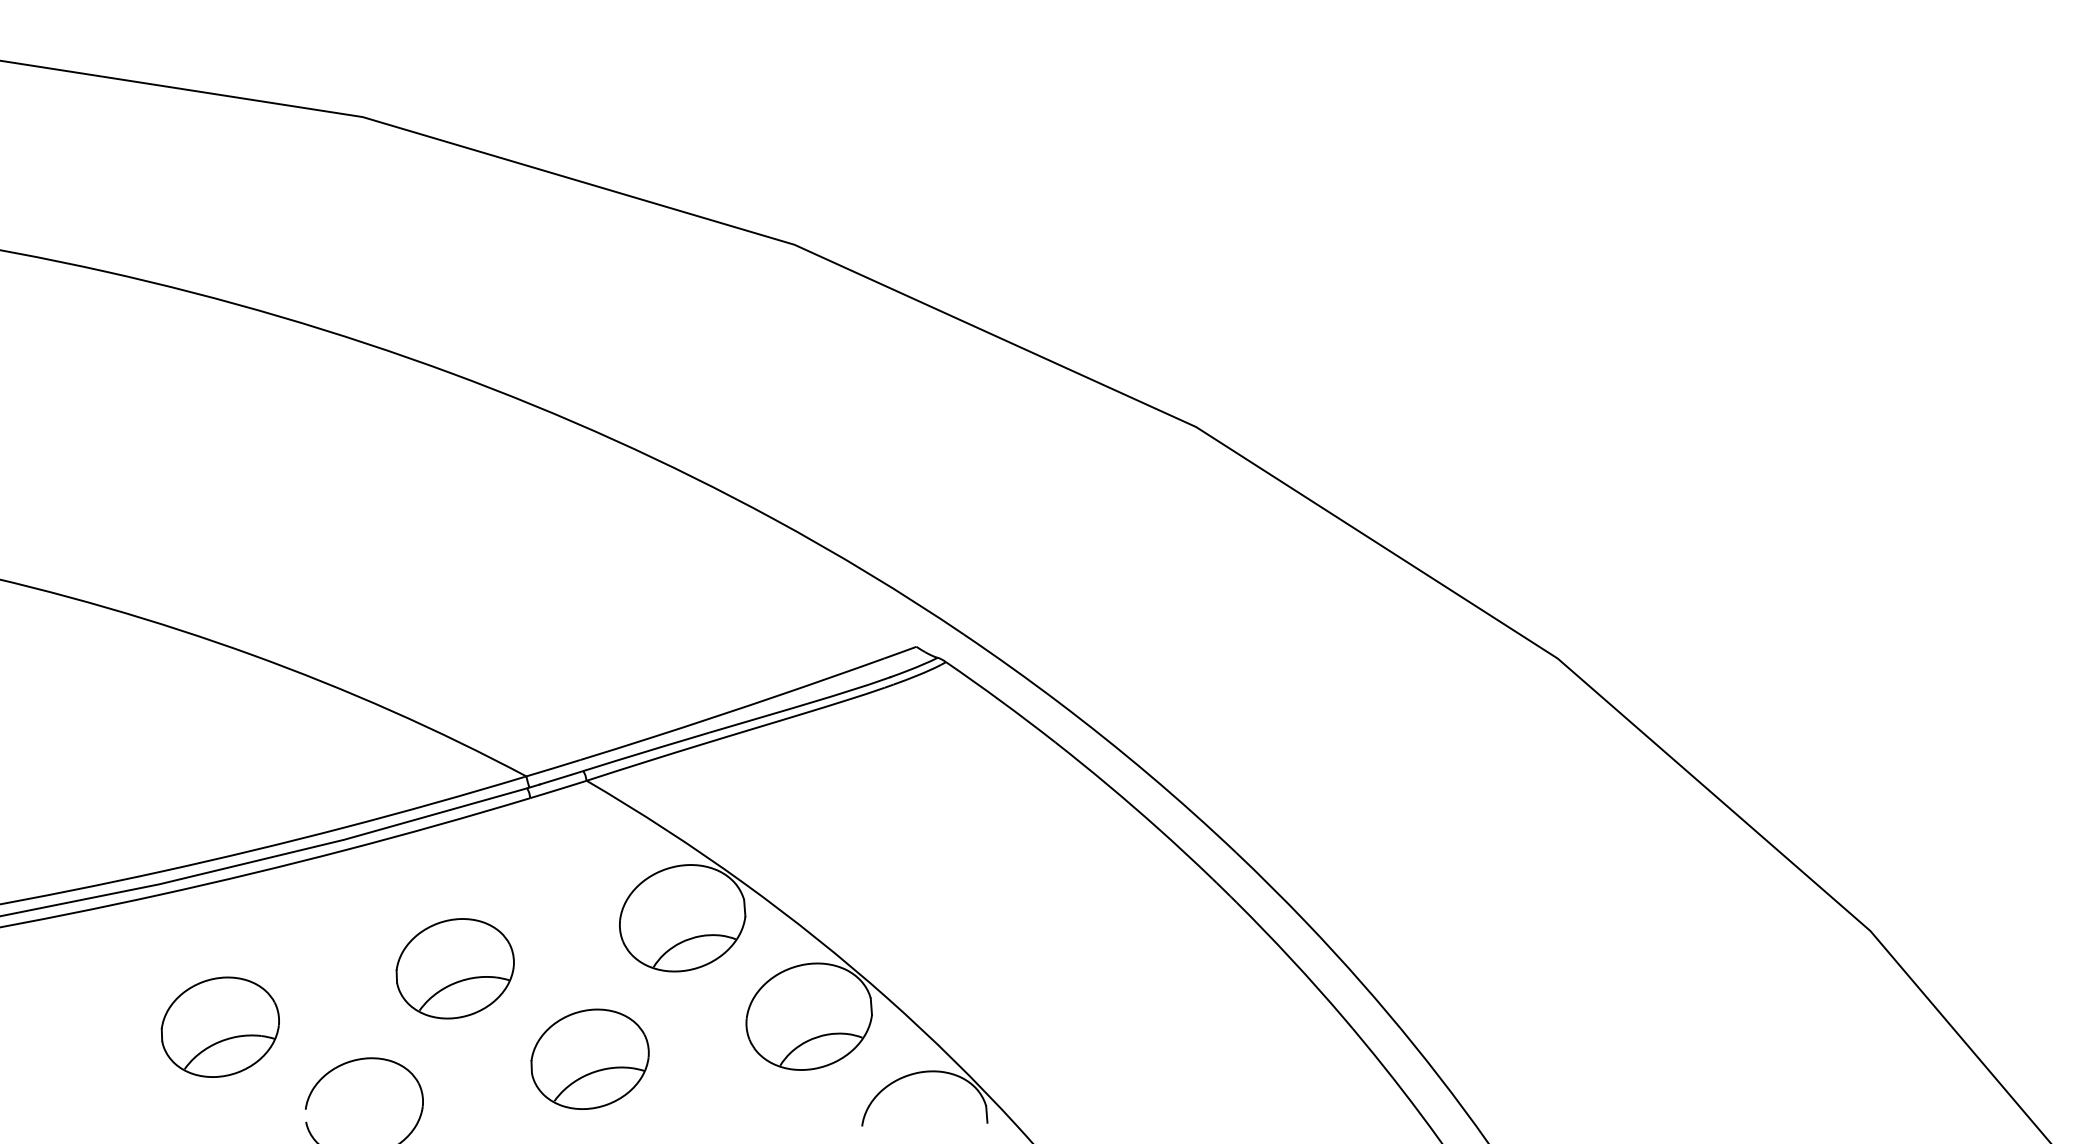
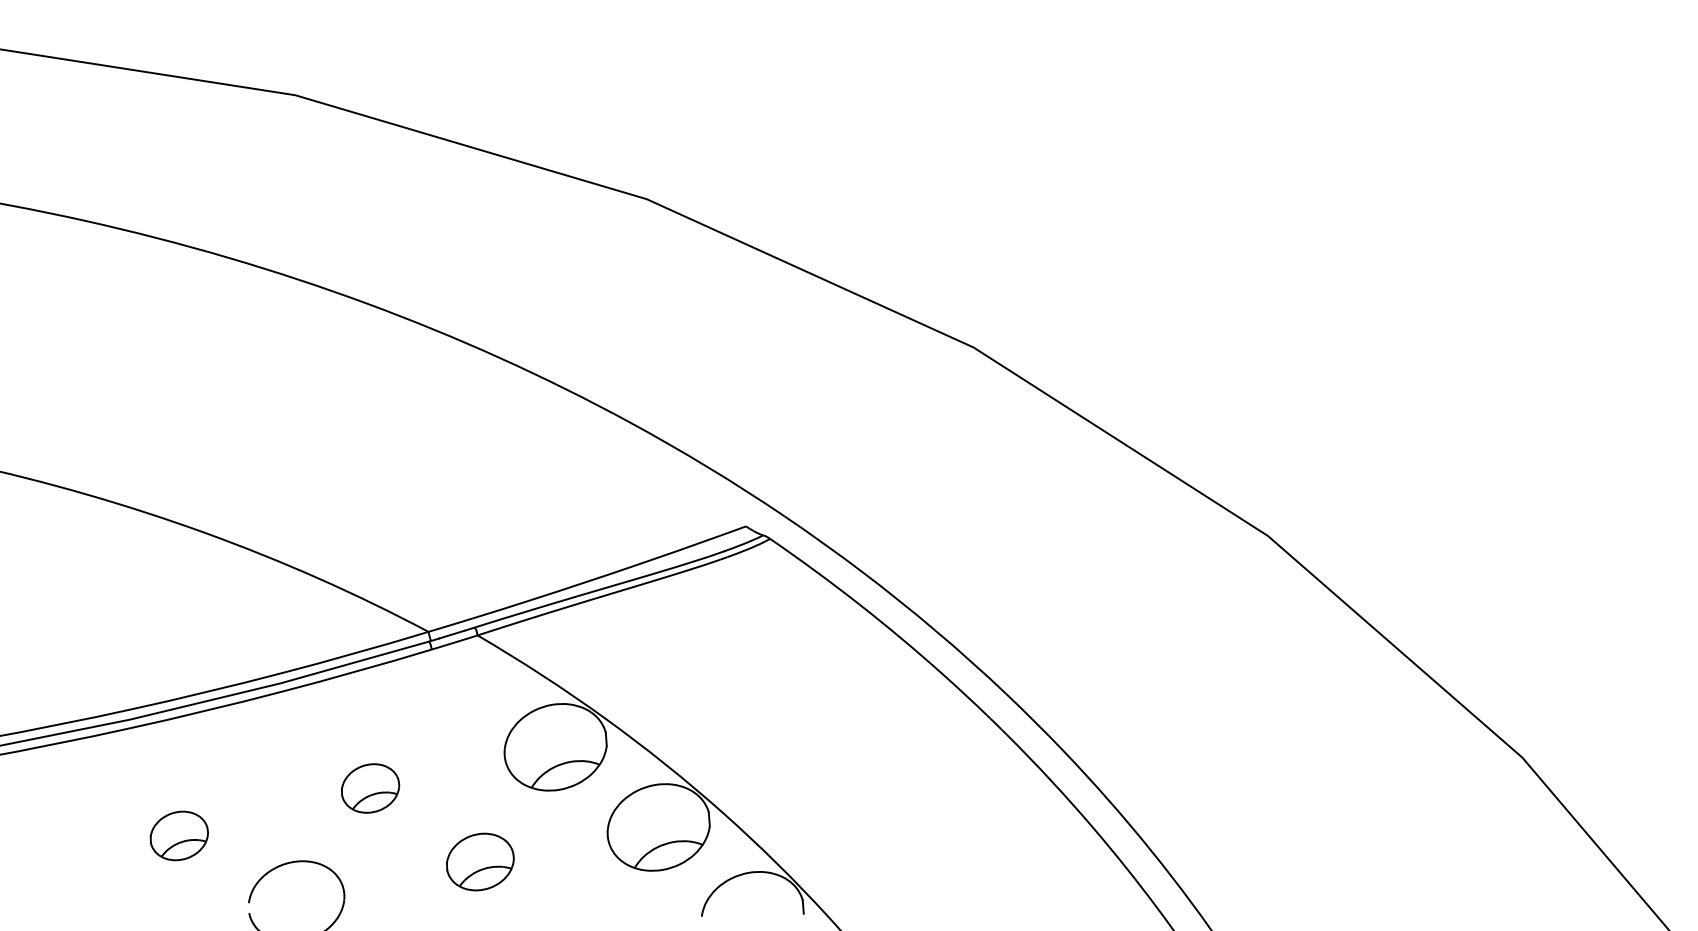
part: (454, 968) -> (370, 788), size x0.6
part: (219, 1026) -> (178, 835), size x0.6
part: (589, 1058) -> (479, 861), size x0.7

